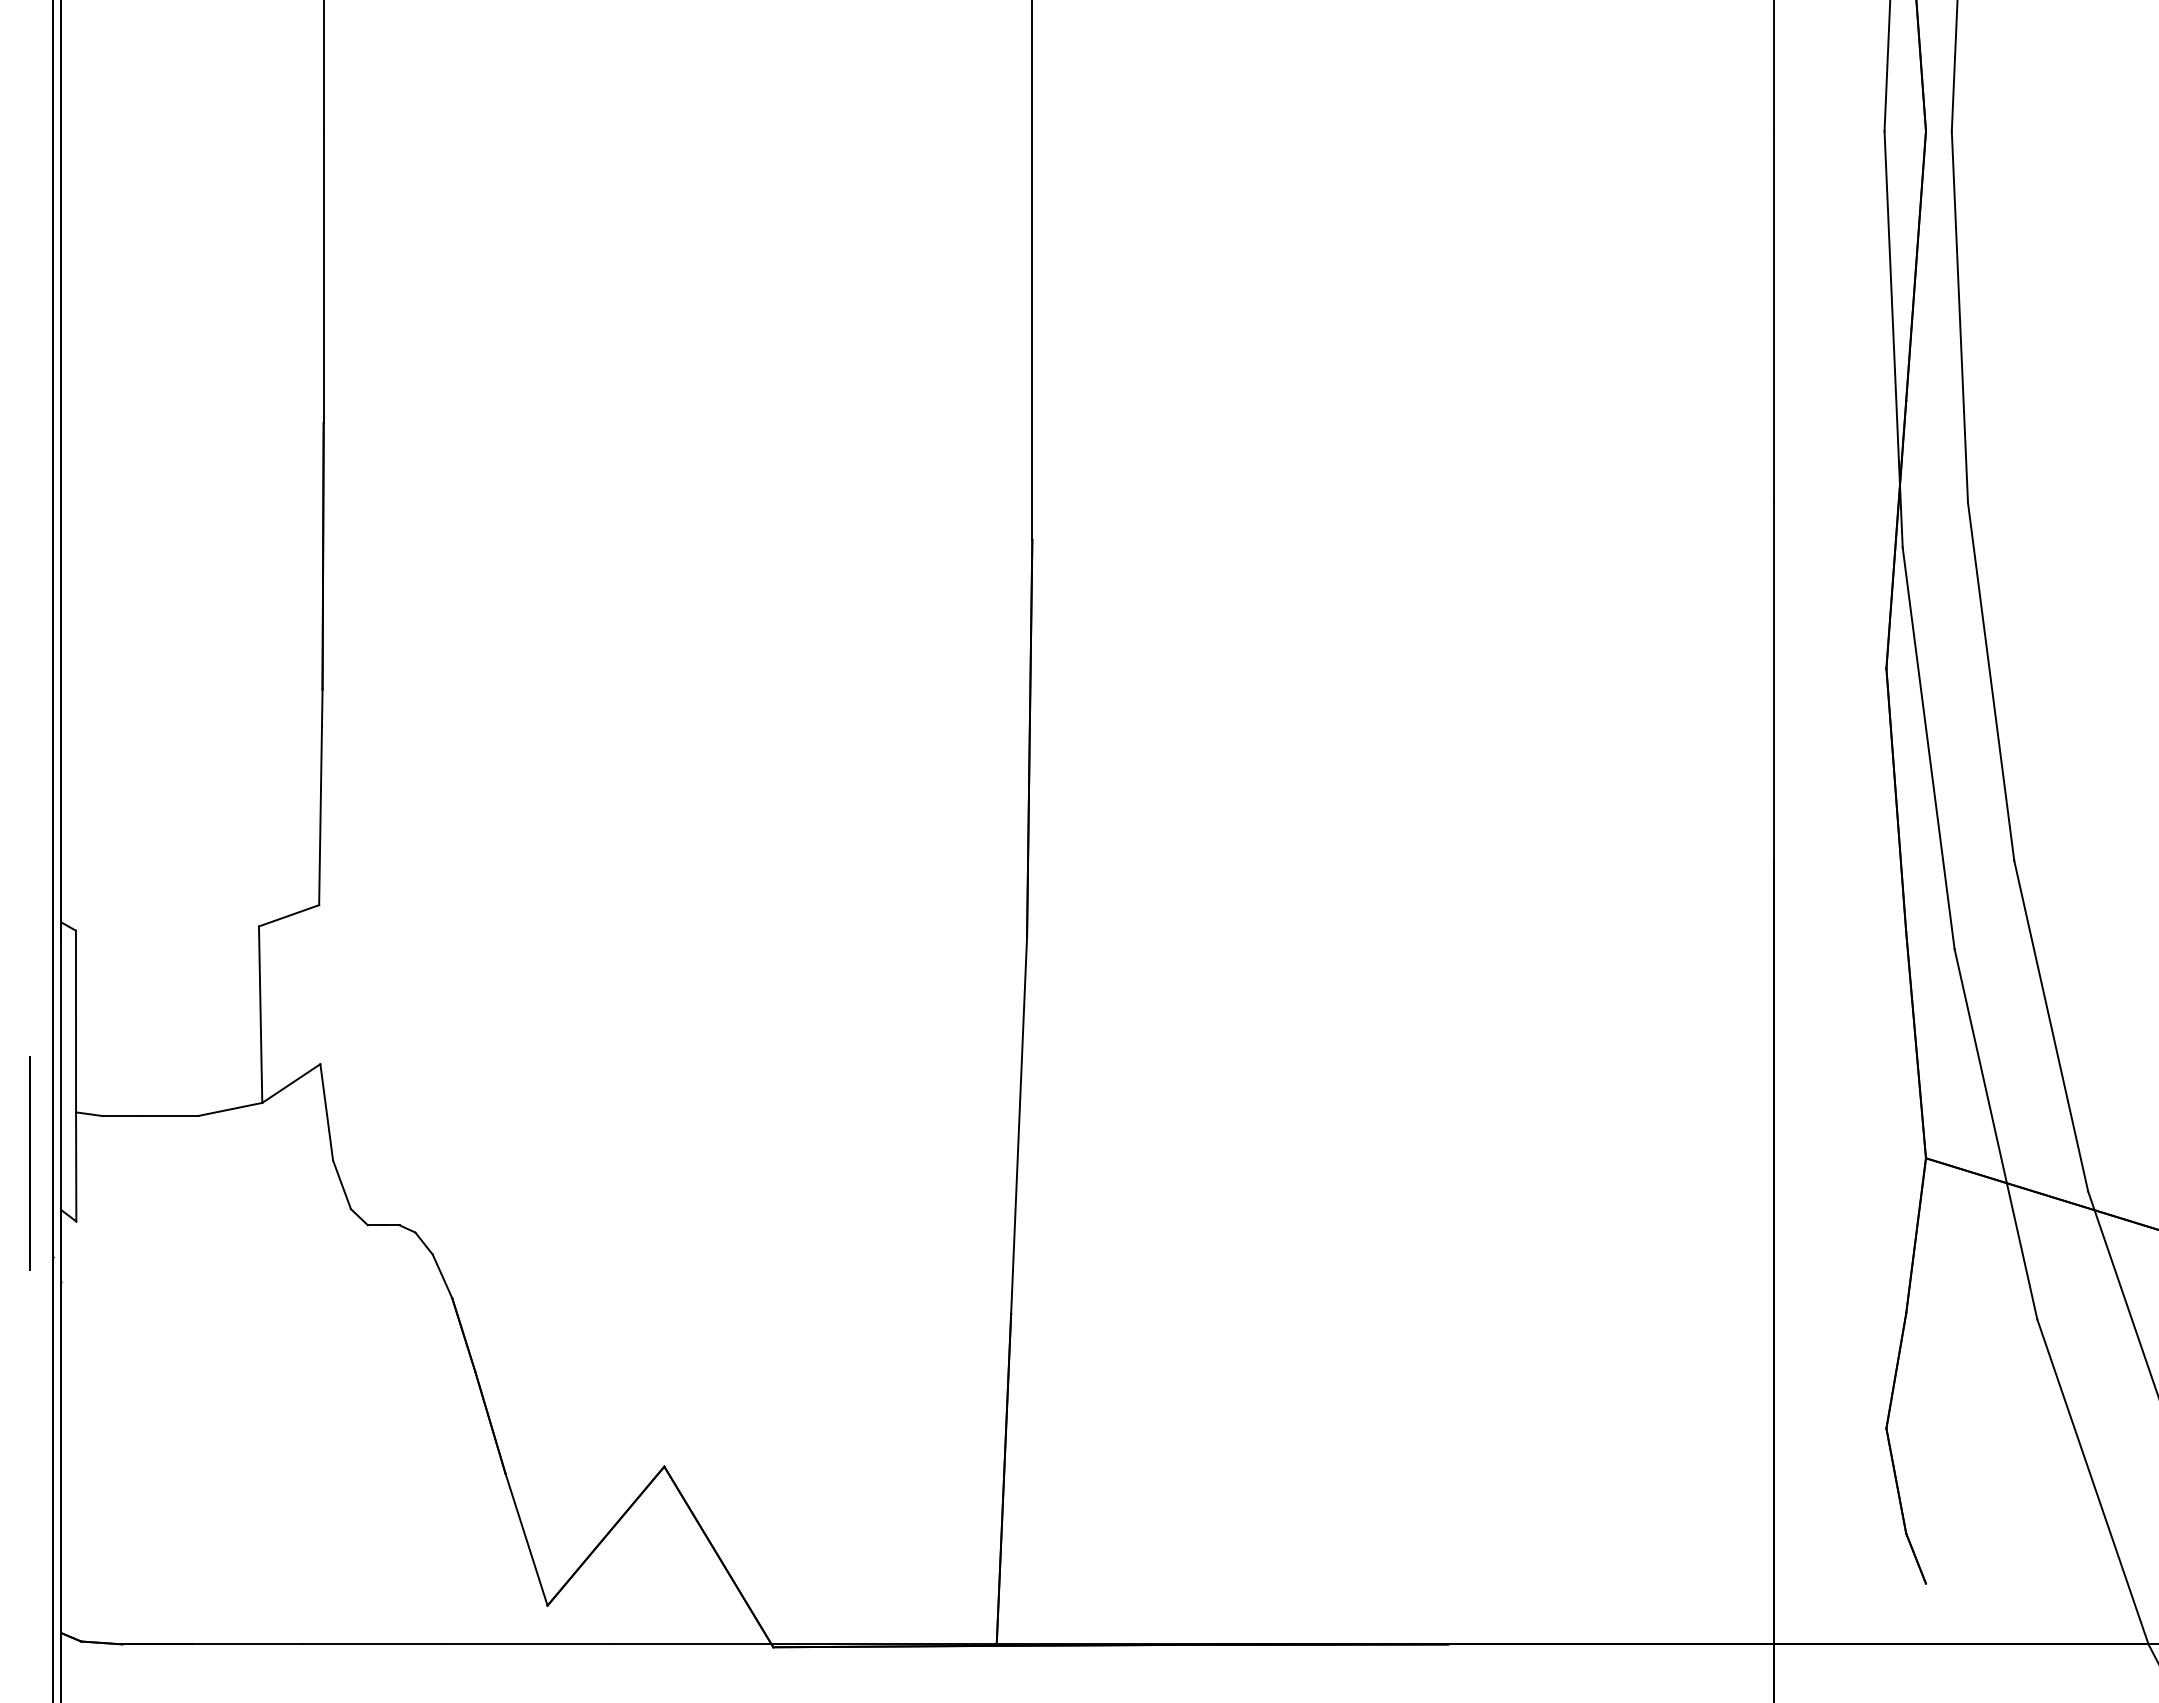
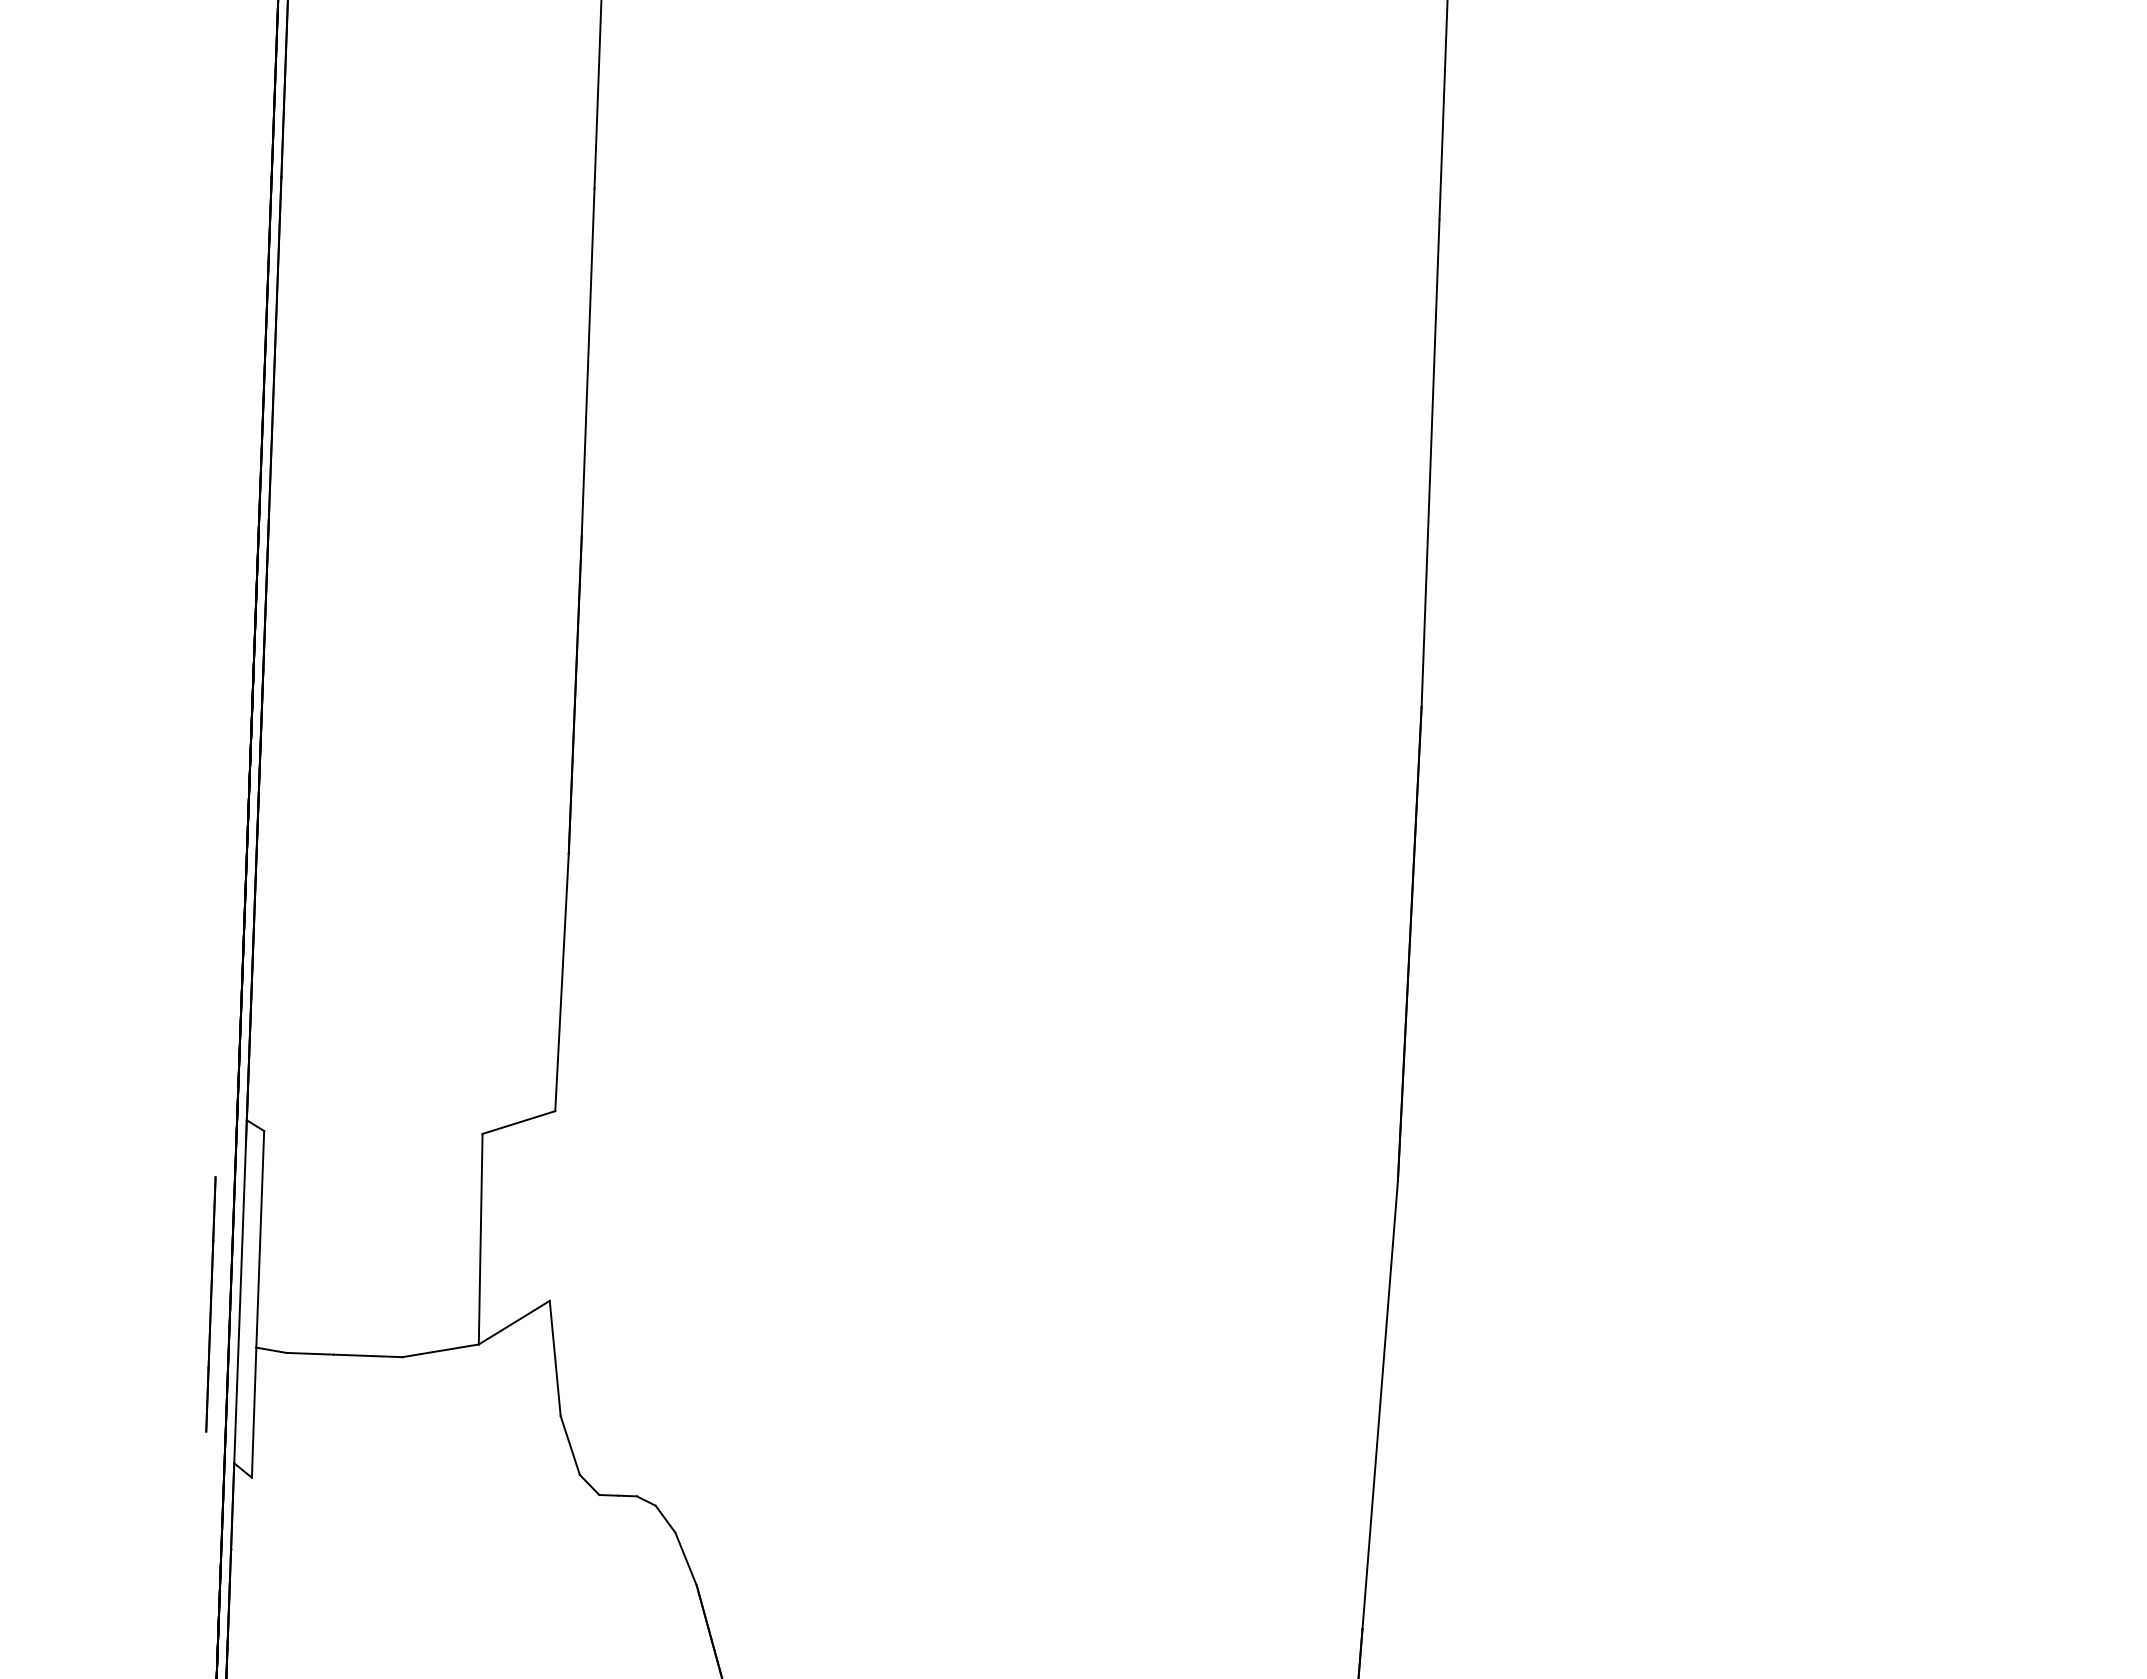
line: (29, 1163) -> (210, 1304), moved

